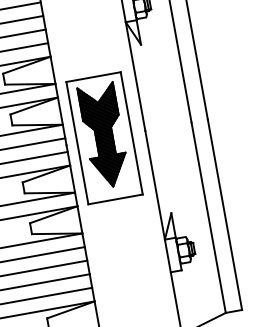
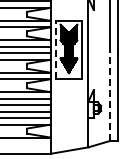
line: (76, 142) -> (55, 49), solid -> dashed
line: (208, 215) -> (110, 94), solid -> dashed

